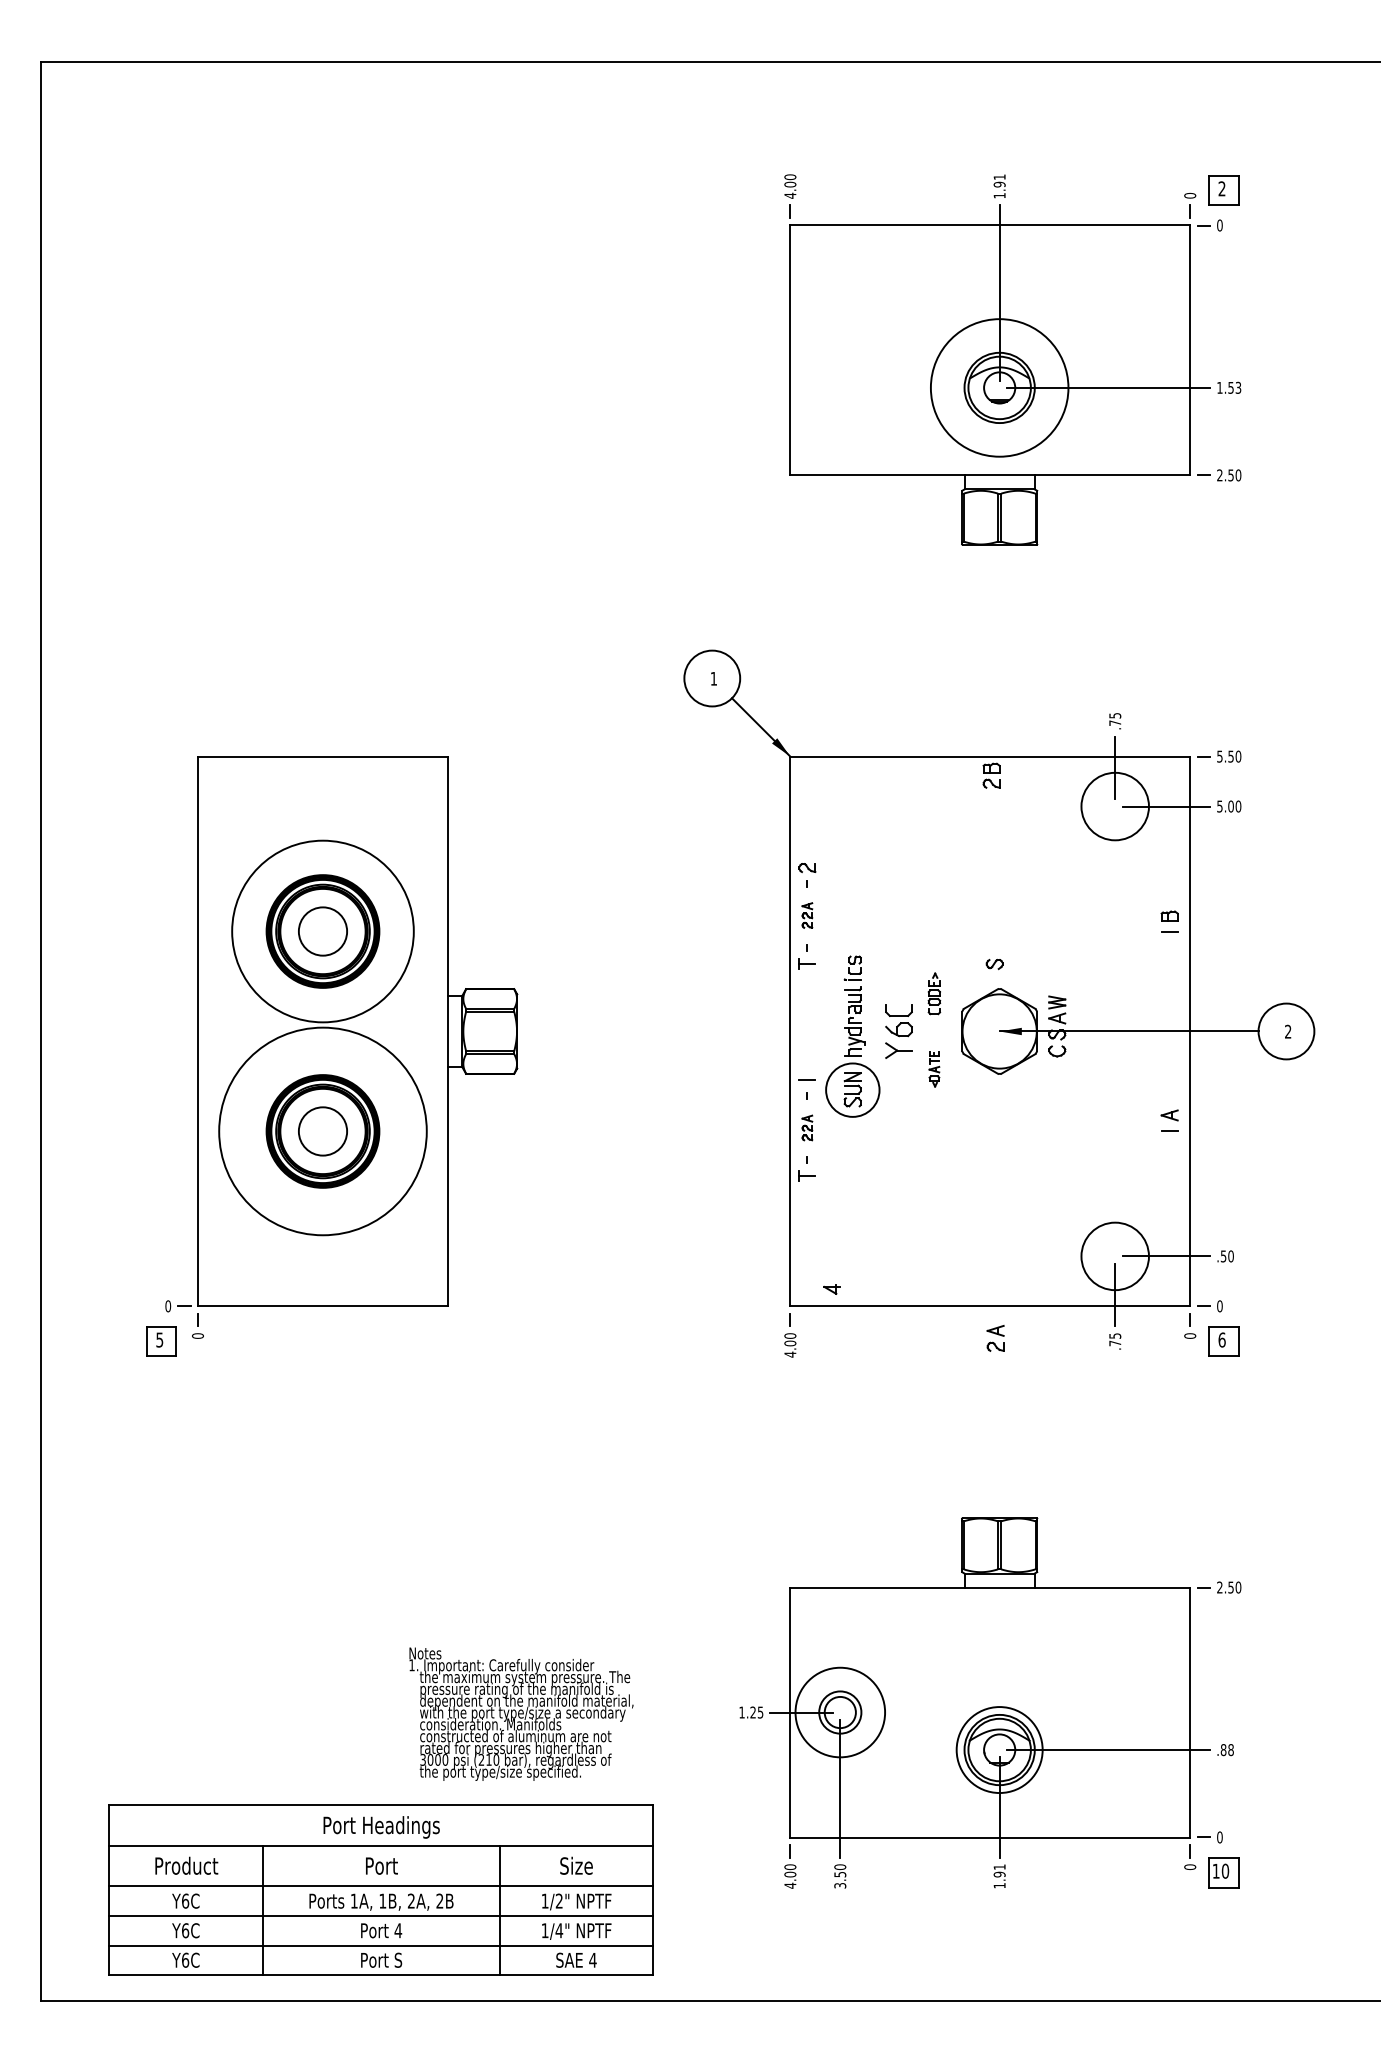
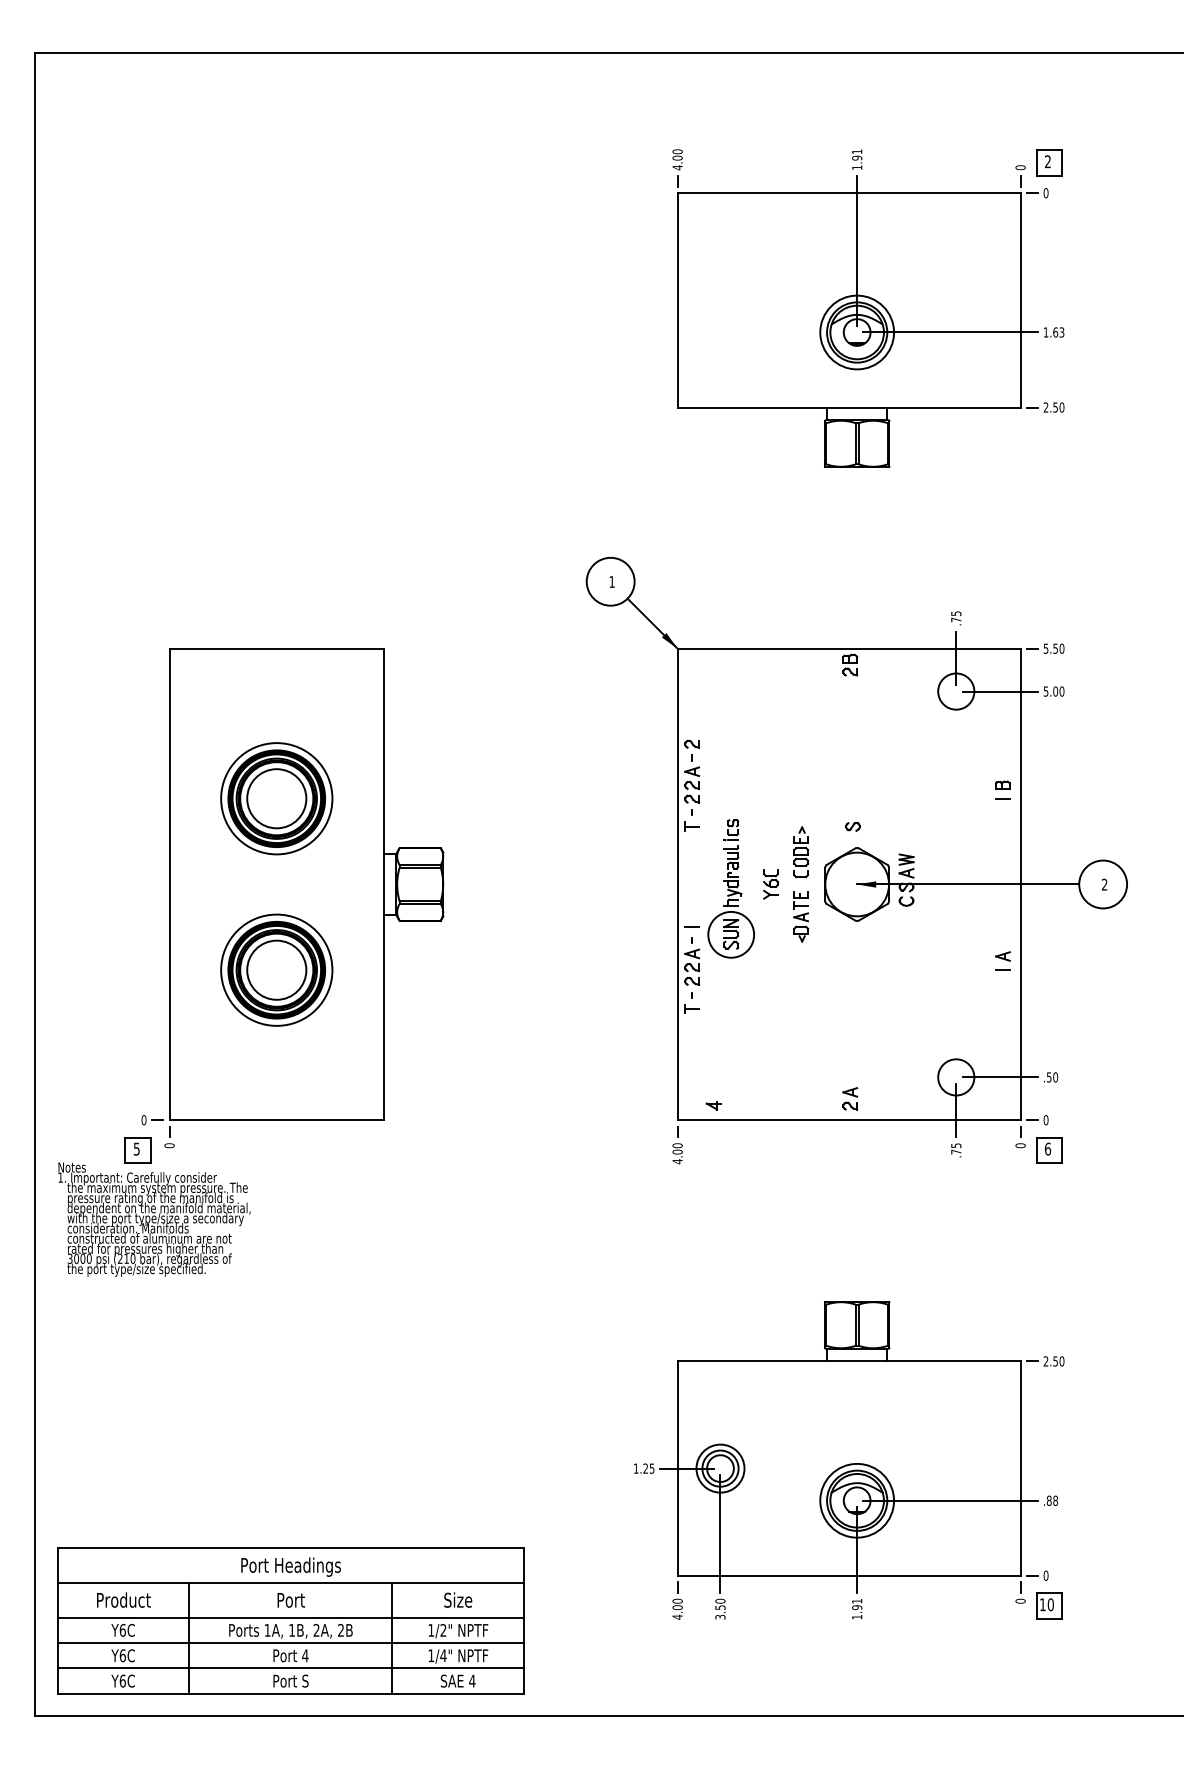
circle: (999, 387) -> (857, 332), size x0.62
text: (1230, 387) -> (1055, 332), 1.53 -> 1.63
circle: (1115, 806) -> (956, 691), size x0.62
part: (807, 915) -> (692, 785), size x1.67
circle: (322, 931) -> (276, 798), size x0.71
circle: (322, 931) -> (276, 798), size x1.43
part: (934, 993) -> (801, 851), size x1.43
part: (899, 1031) -> (771, 884), size x0.62
part: (934, 1069) -> (801, 917), size x1.67
part: (807, 1127) -> (692, 966), size x1.67
circle: (322, 1130) -> (276, 969), size x1.43
circle: (322, 1131) -> (276, 970), size x0.62
circle: (1115, 1256) -> (956, 1077), size x0.62
part: (995, 1338) -> (850, 1098), moved
circle: (840, 1712) -> (720, 1468), size x0.62
text: (521, 1713) -> (154, 1219), moved
part: (380, 1889) -> (290, 1620), moved

